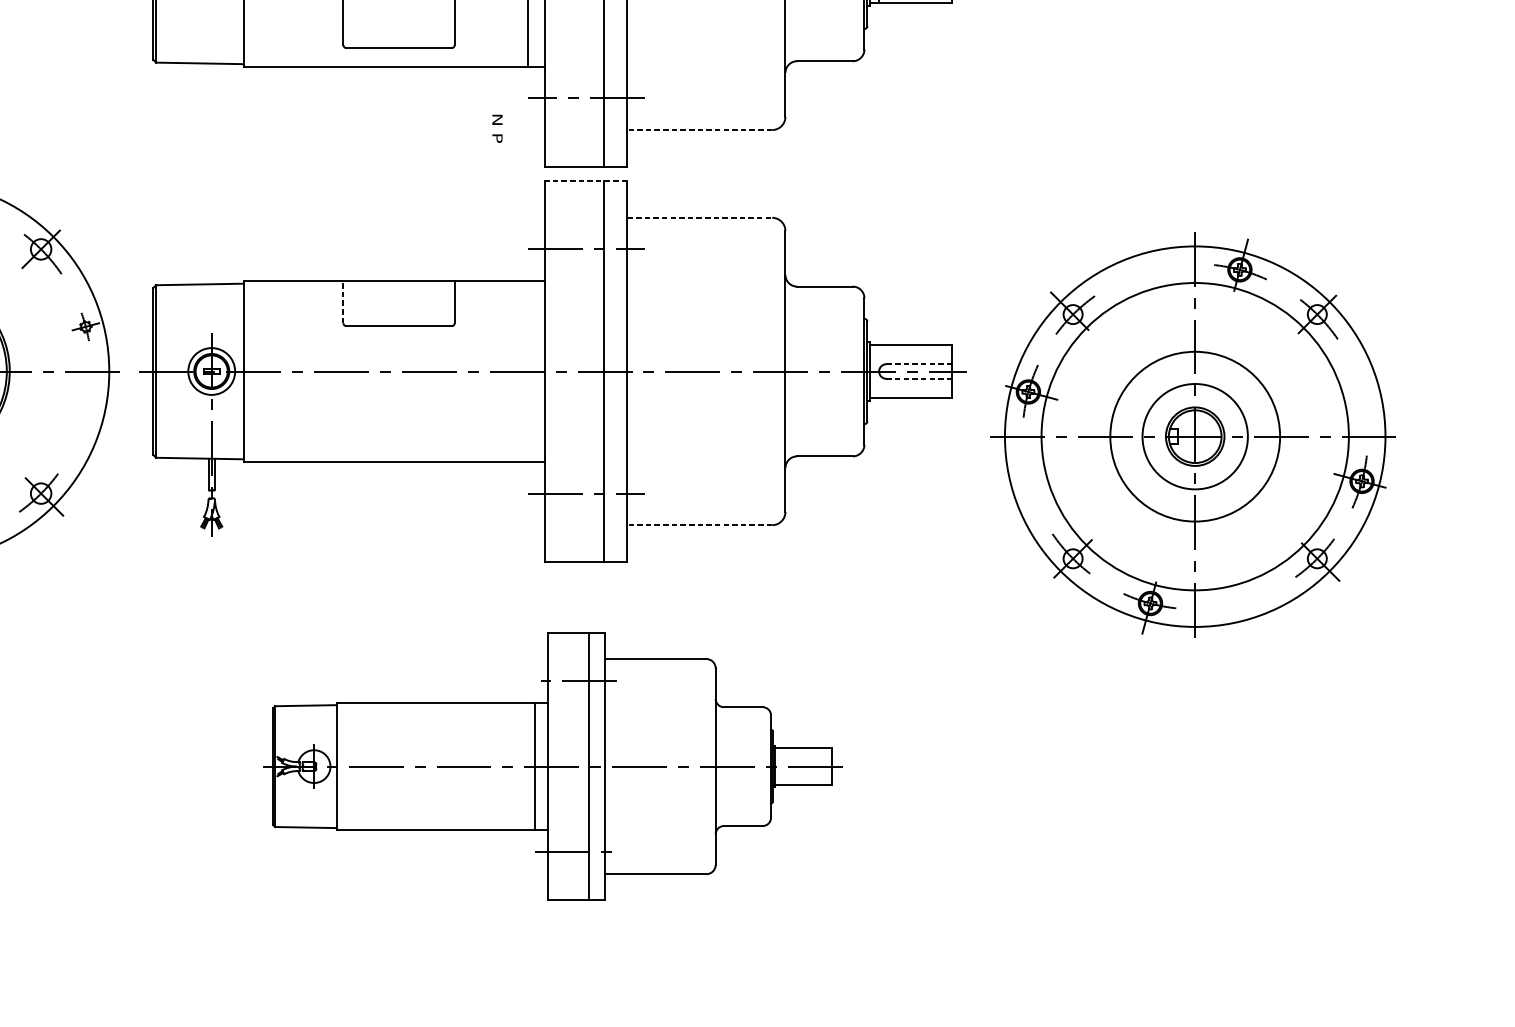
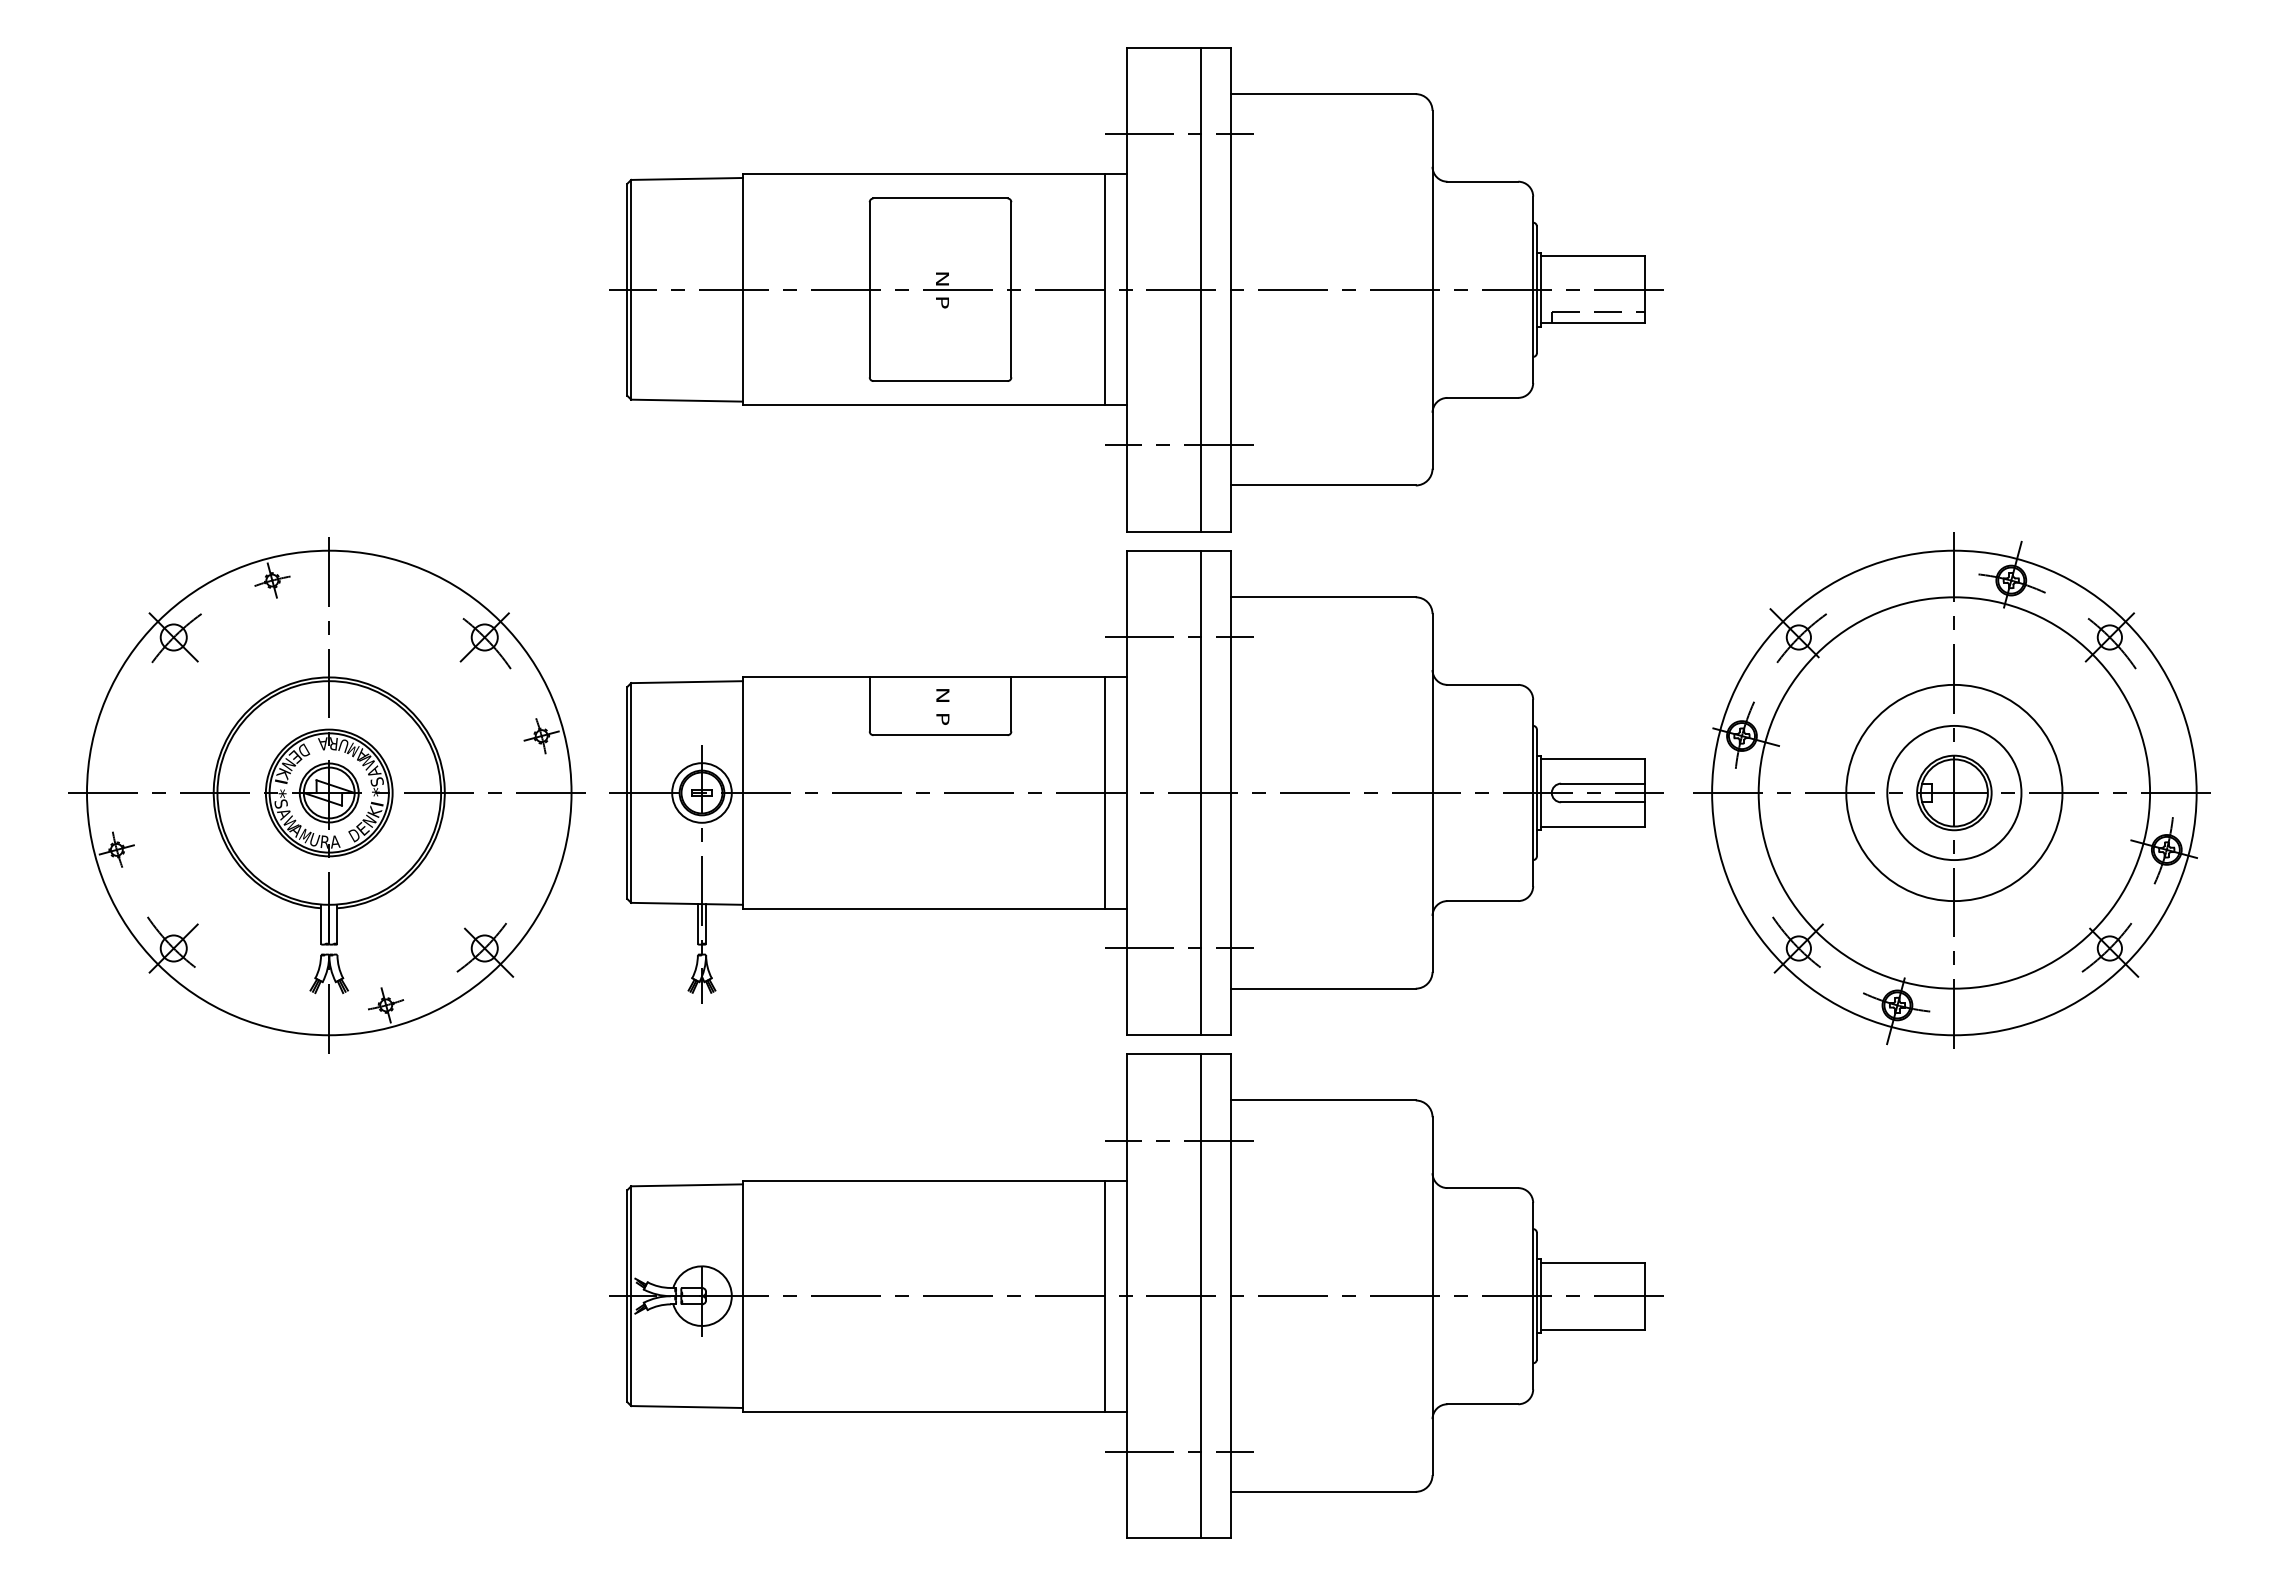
text: (497, 128) -> (942, 706), moved
line: (699, 130) -> (1323, 485), dashed -> solid
line: (585, 181) -> (1178, 550), dashed -> solid
line: (700, 217) -> (1324, 597), dashed -> solid
line: (343, 301) -> (869, 703), dashed -> solid
line: (919, 364) -> (1603, 783), dashed -> solid
line: (527, 371) -> (1104, 792), added
line: (919, 378) -> (1603, 802), dashed -> solid
part: (1192, 434) -> (1951, 790), moved
line: (699, 525) -> (1323, 988), dashed -> solid
part: (552, 766) -> (1136, 1295), size x1.43

